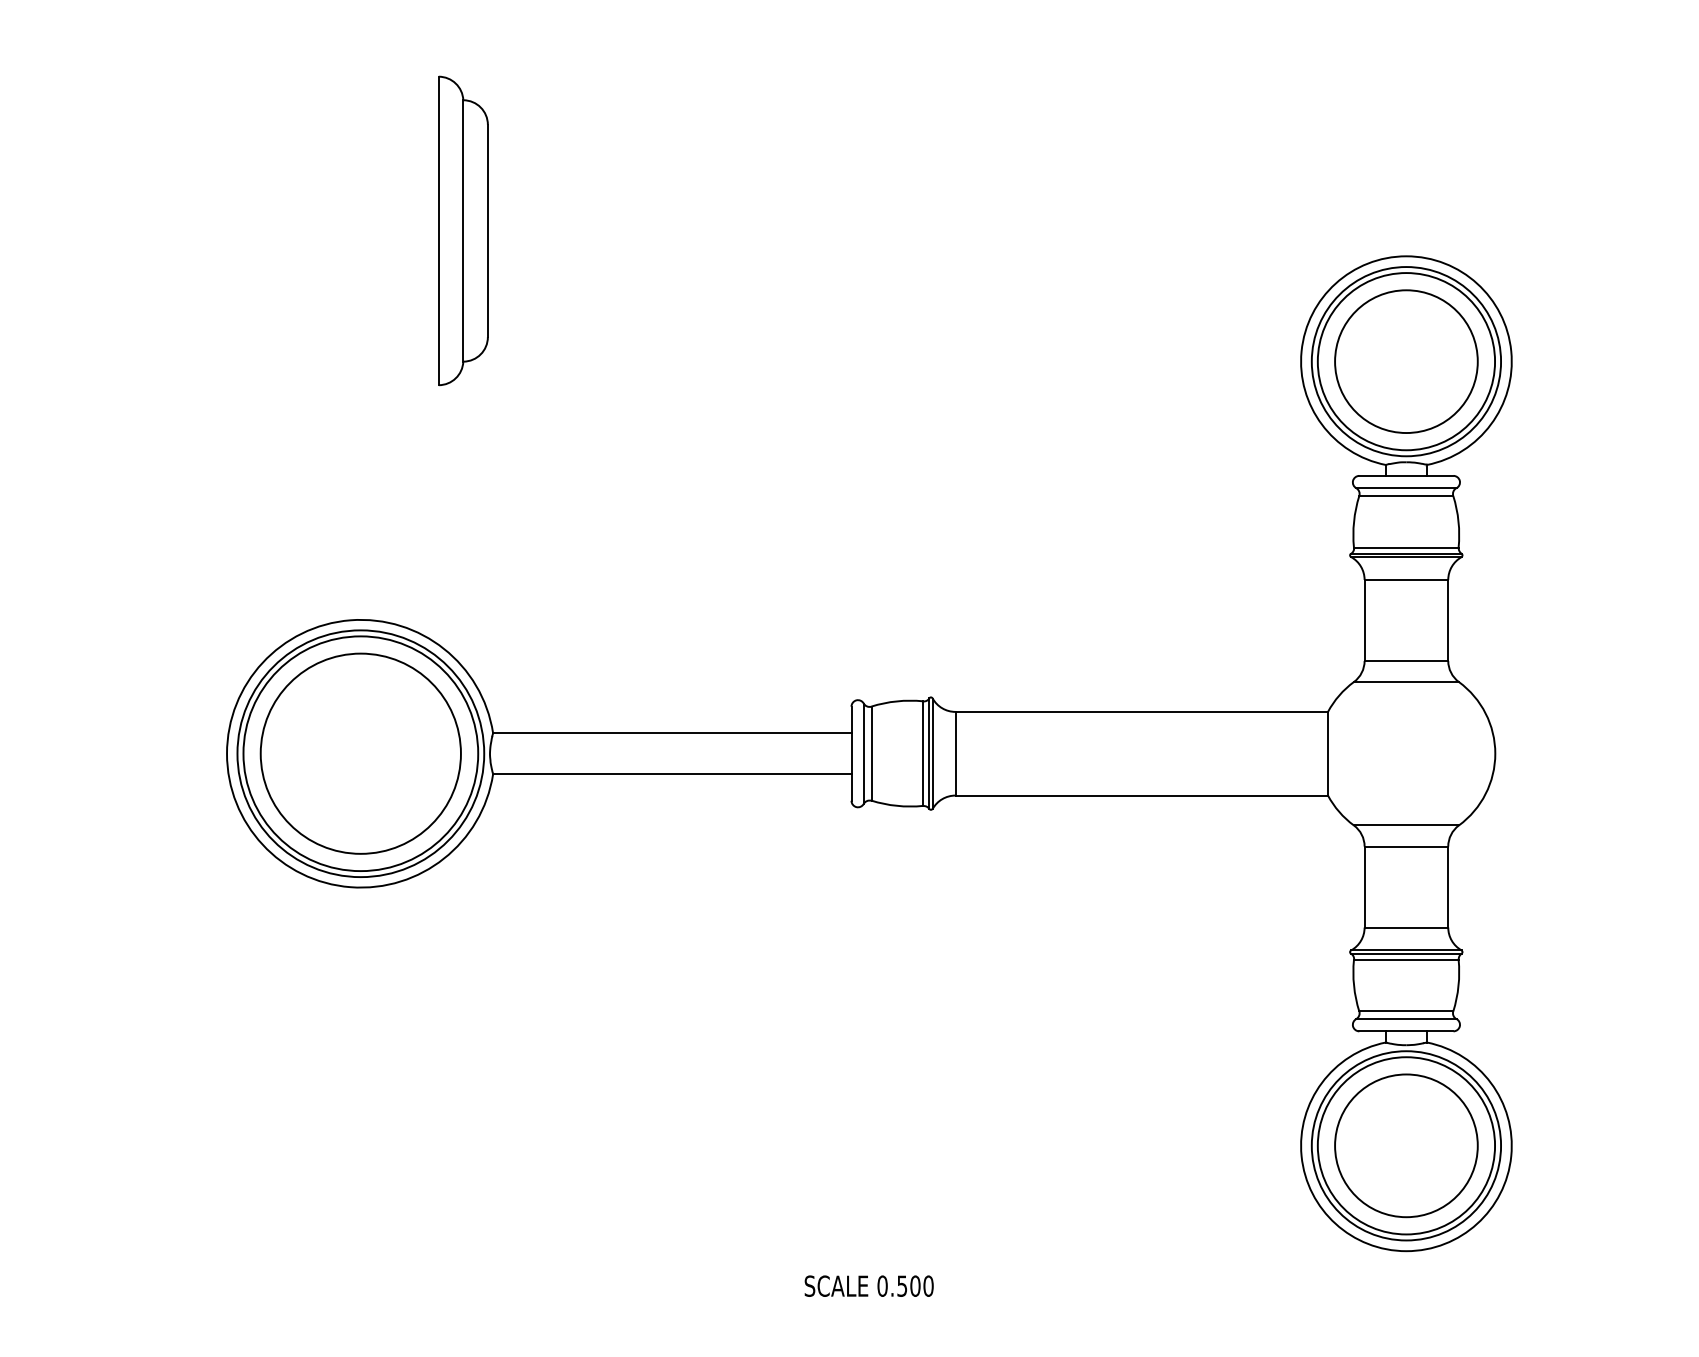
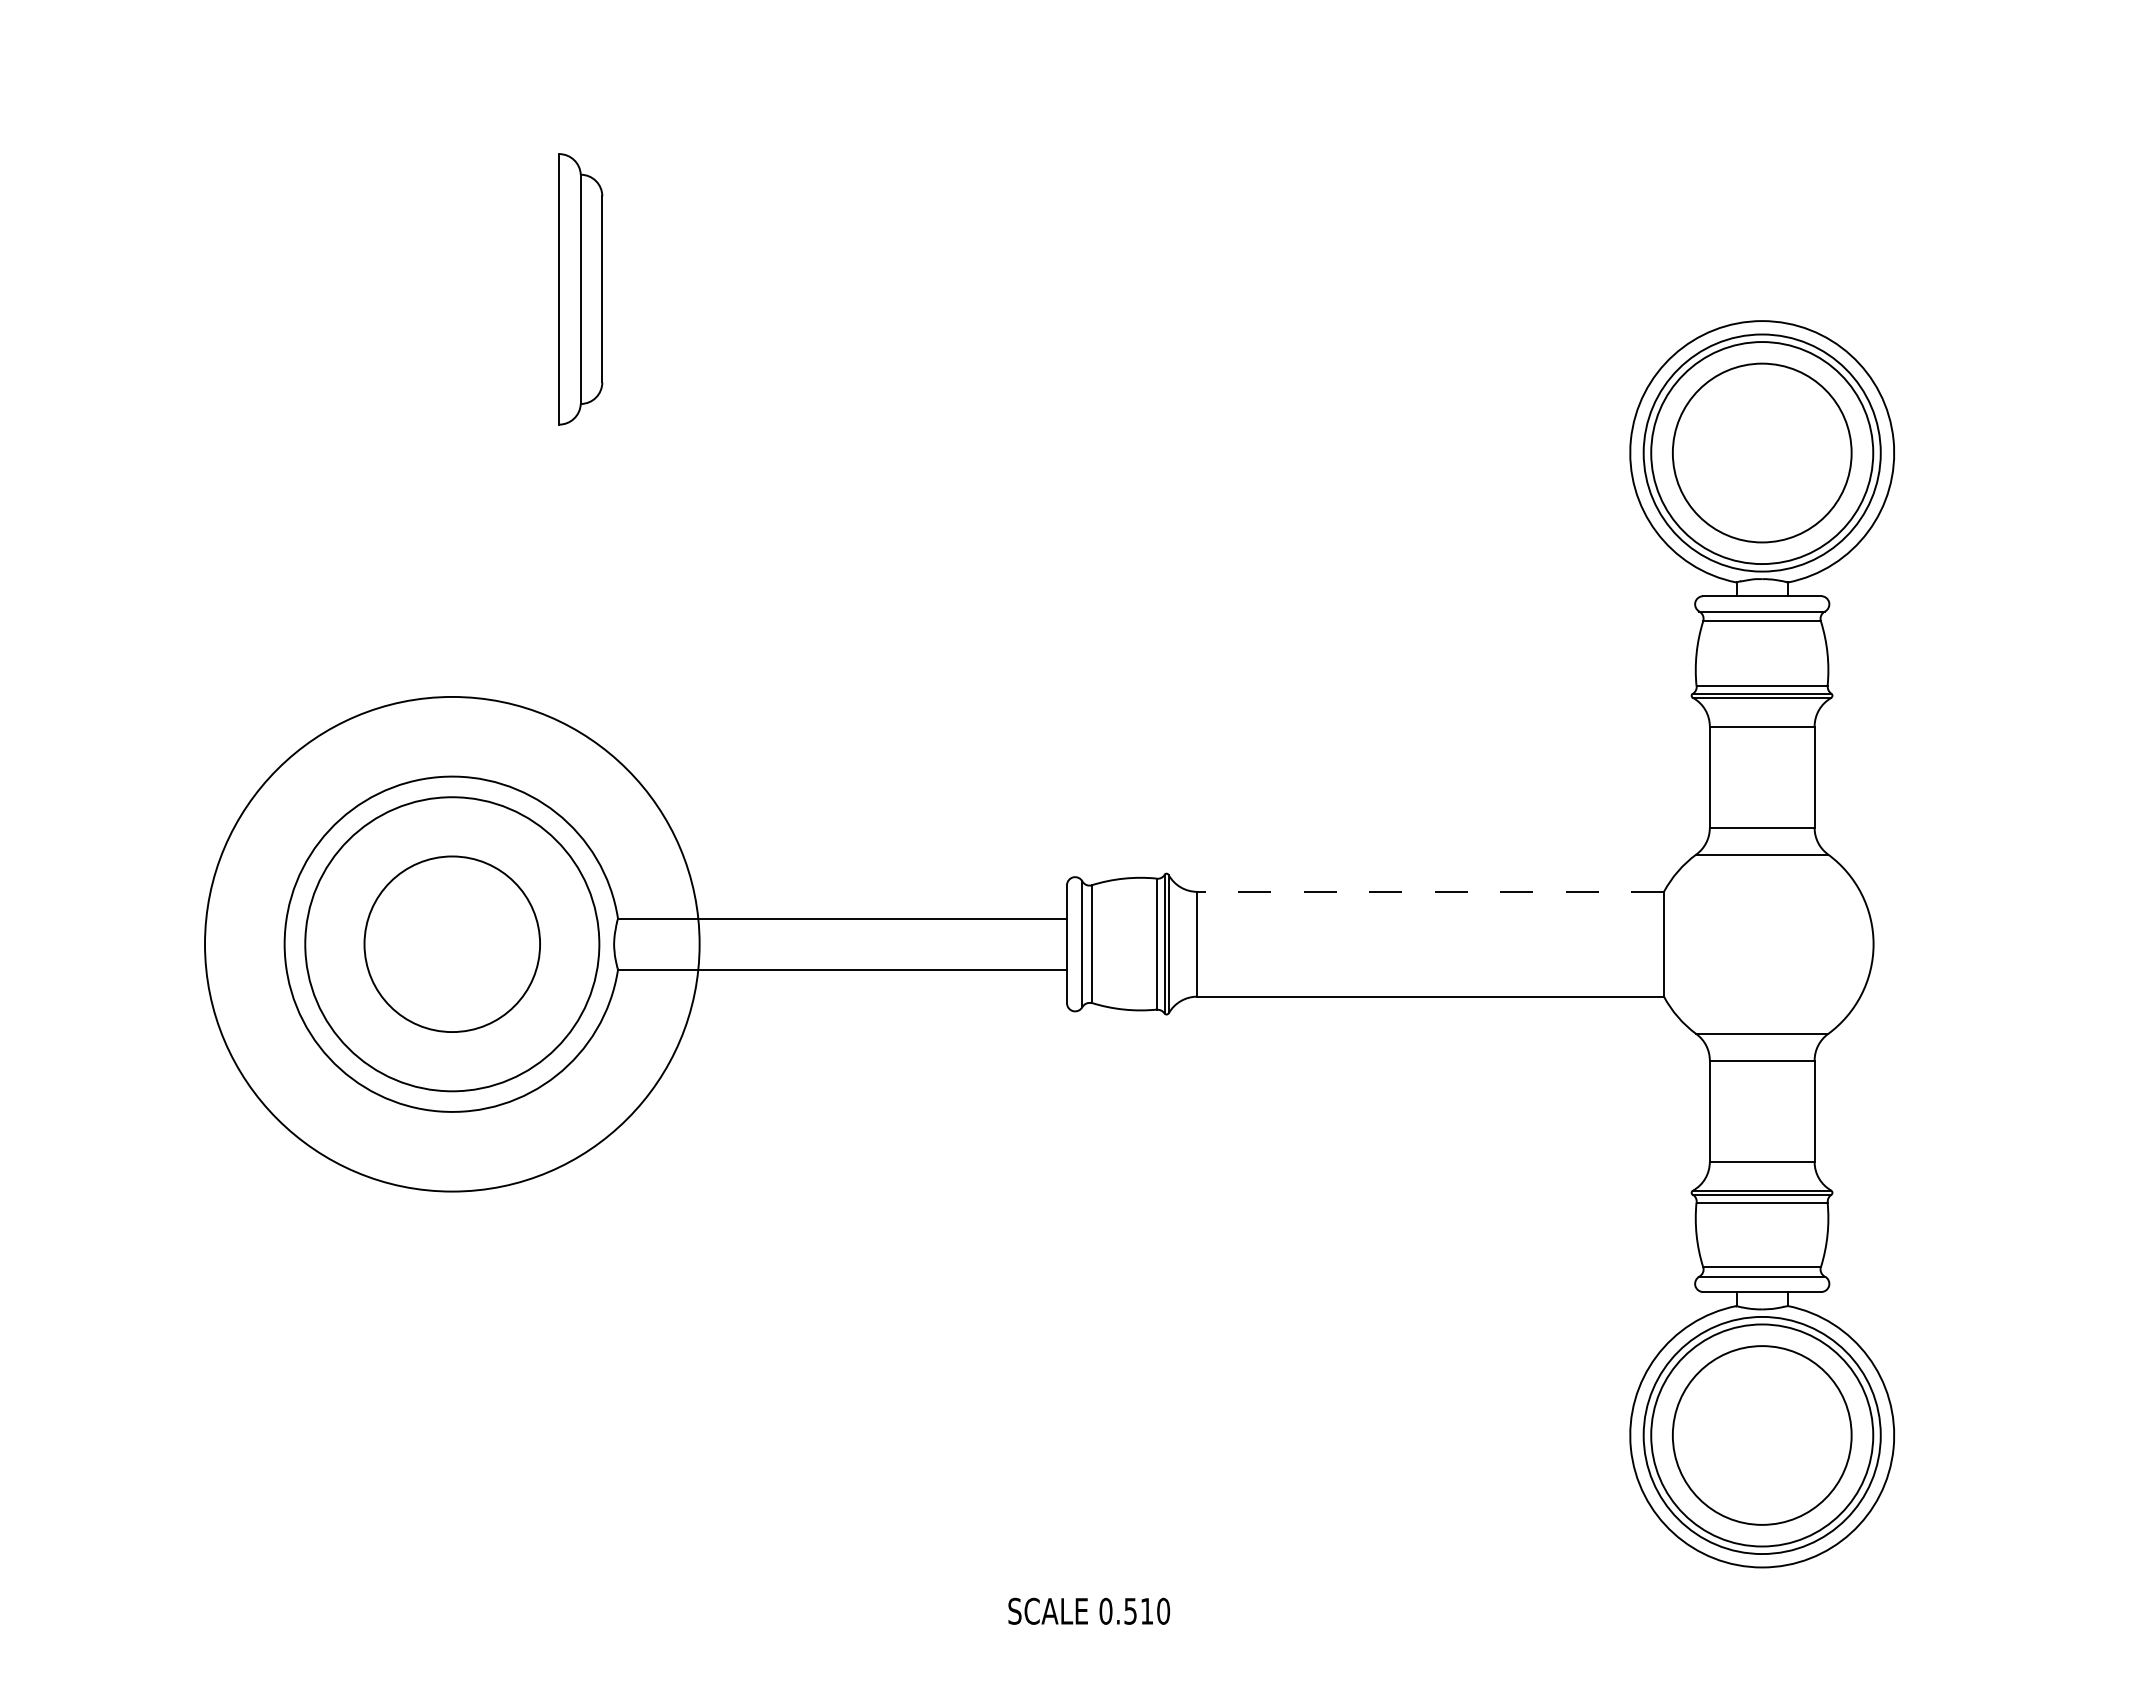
part: (463, 231) -> (580, 289), size x0.7
line: (1141, 711) -> (1430, 891), solid -> dashed
circle: (360, 753) -> (451, 943), size x0.7
circle: (360, 753) -> (451, 943), size x1.6
text: (914, 1285) -> (1146, 1610), 0.500 -> 0.510

